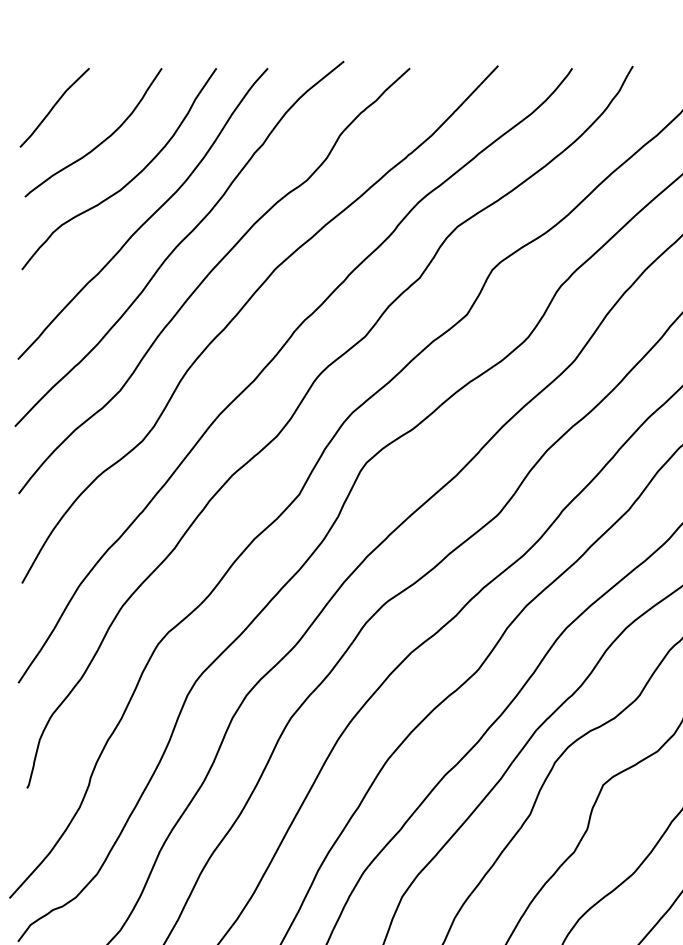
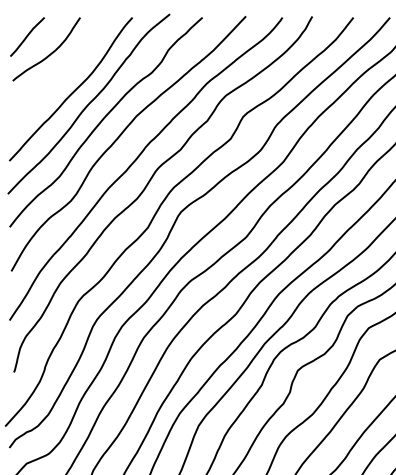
curve: (129, 179) -> (64, 72), removed

